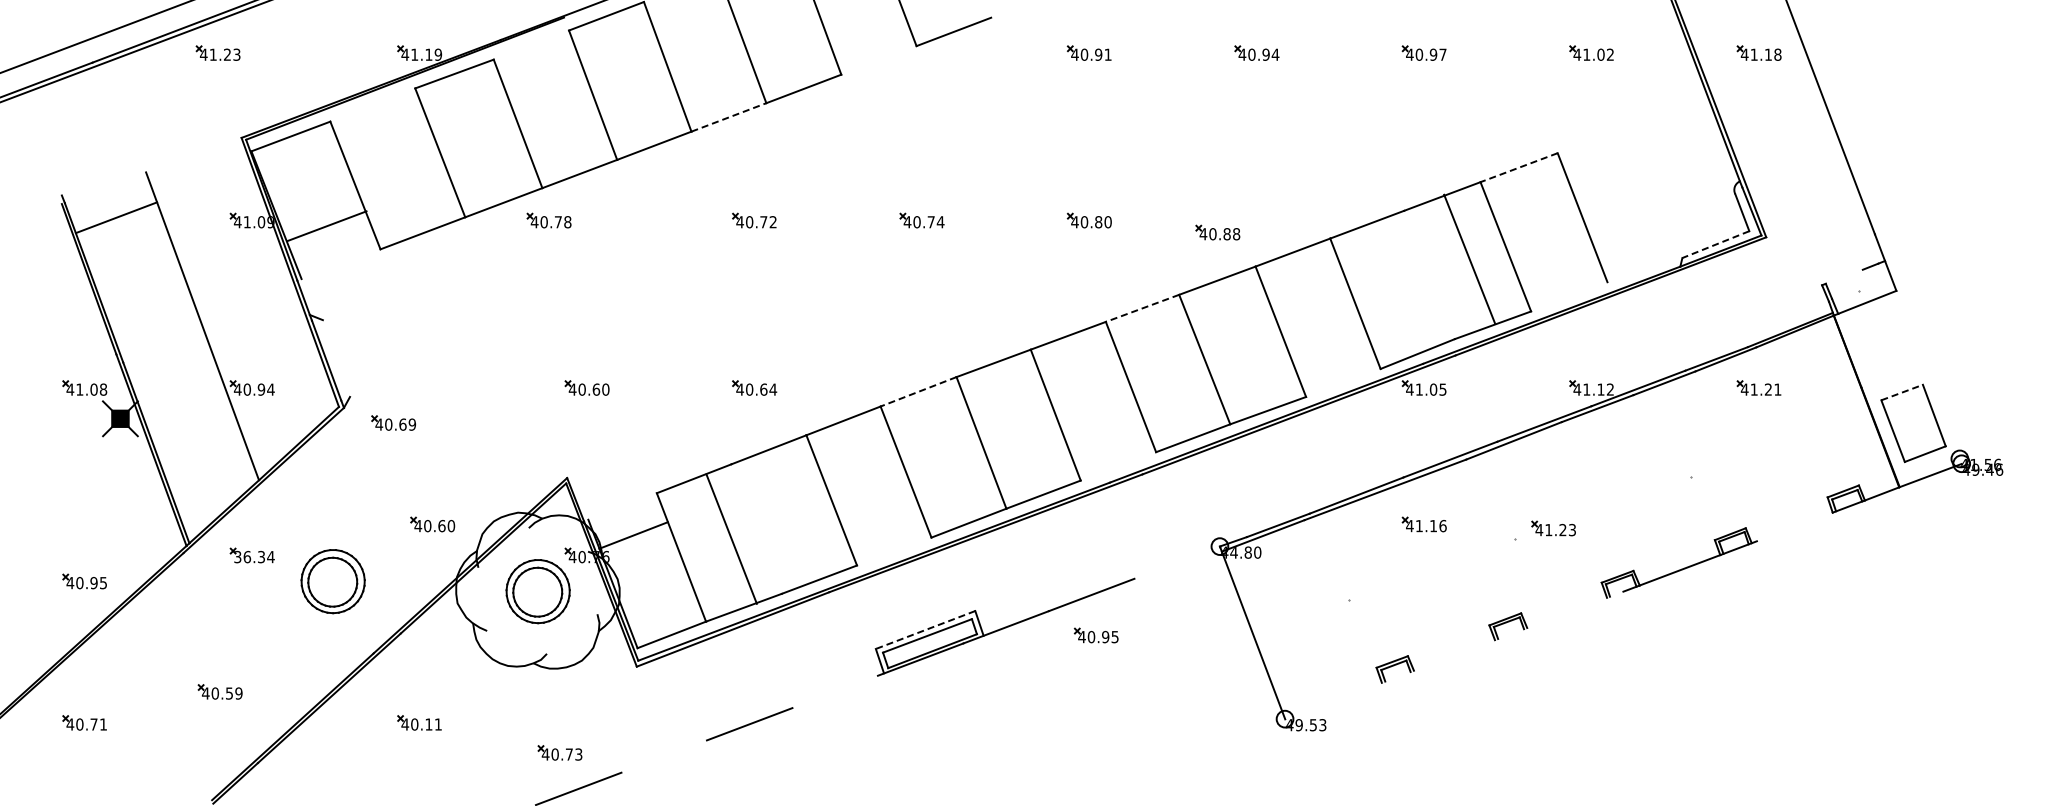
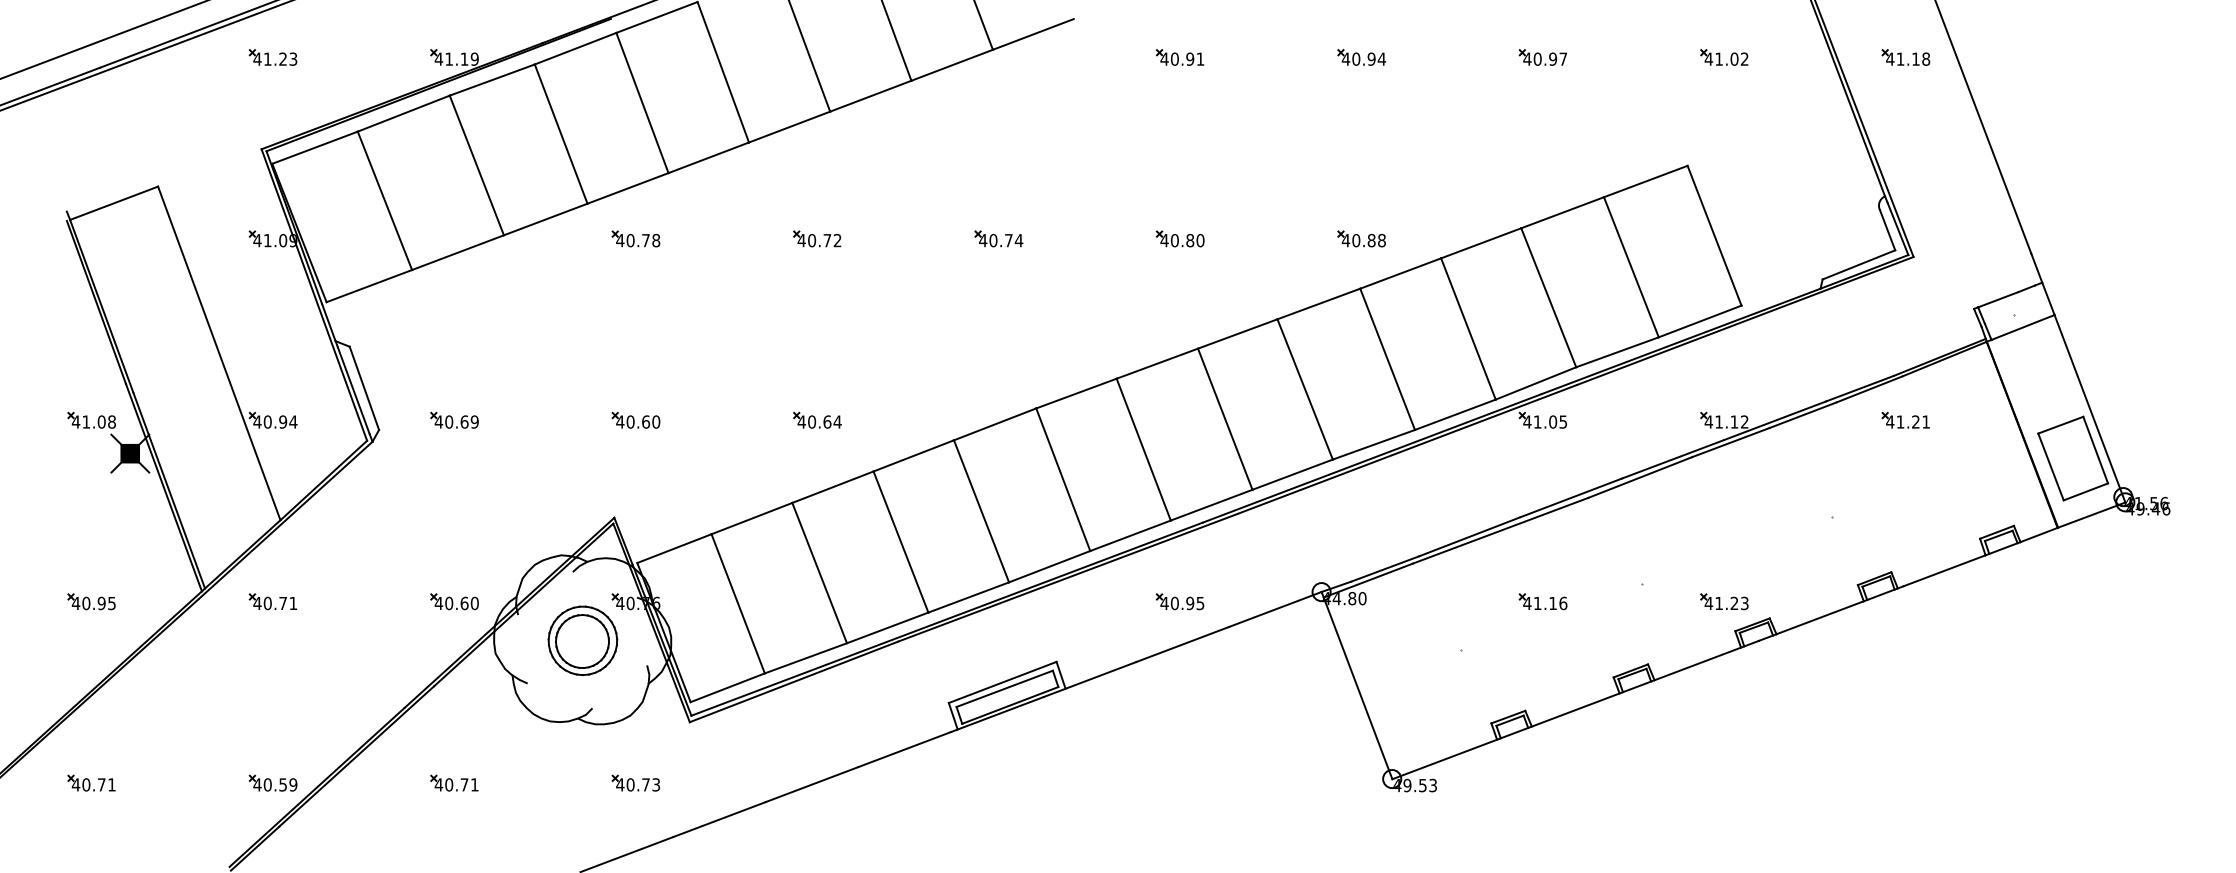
line: (531, 44) -> (575, 48), added
part: (217, 52) -> (272, 56), moved
line: (878, 60) -> (951, 65), added
line: (372, 104) -> (403, 113), added
line: (729, 117) -> (790, 127), dashed -> solid
line: (1518, 167) -> (1645, 181), dashed -> solid
line: (116, 217) -> (114, 203), moved
part: (548, 220) -> (635, 238), moved
line: (326, 226) -> (368, 286), moved
part: (1217, 232) -> (1361, 238), moved
line: (1715, 244) -> (1858, 264), dashed -> solid
line: (1469, 258) -> (1548, 297), moved
line: (1843, 276) -> (1997, 299), added
line: (1569, 296) -> (1700, 321), added
line: (1142, 308) -> (1237, 334), dashed -> solid
line: (336, 358) -> (364, 388), added
line: (1928, 376) -> (2089, 407), added
line: (1343, 382) -> (1455, 414), added
line: (918, 391) -> (995, 424), dashed -> solid
line: (1902, 392) -> (2061, 425), dashed -> solid
part: (393, 422) -> (454, 419), moved
line: (1118, 466) -> (1211, 505), added
part: (432, 524) -> (454, 601), moved
part: (1423, 524) -> (1542, 601), moved
line: (1794, 526) -> (1944, 570), added
part: (1553, 528) -> (1724, 601), moved
line: (633, 535) -> (674, 548), moved
line: (731, 538) -> (819, 572), moved
line: (894, 551) -> (969, 597), added
text: (253, 556) -> (274, 602), 36.34 -> 40.71
line: (1176, 562) -> (1274, 609), added
part: (84, 581) -> (91, 601), moved
part: (332, 581) -> (360, 629), removed
line: (925, 630) -> (1002, 682), dashed -> solid
part: (1095, 635) -> (1179, 601), moved
line: (1454, 655) -> (1575, 710), added
part: (219, 691) -> (272, 782), moved
line: (834, 691) -> (904, 749), added
text: (428, 724) -> (464, 784), 40.11 -> 40.71
part: (559, 752) -> (635, 782), moved
line: (663, 756) -> (718, 819), added

